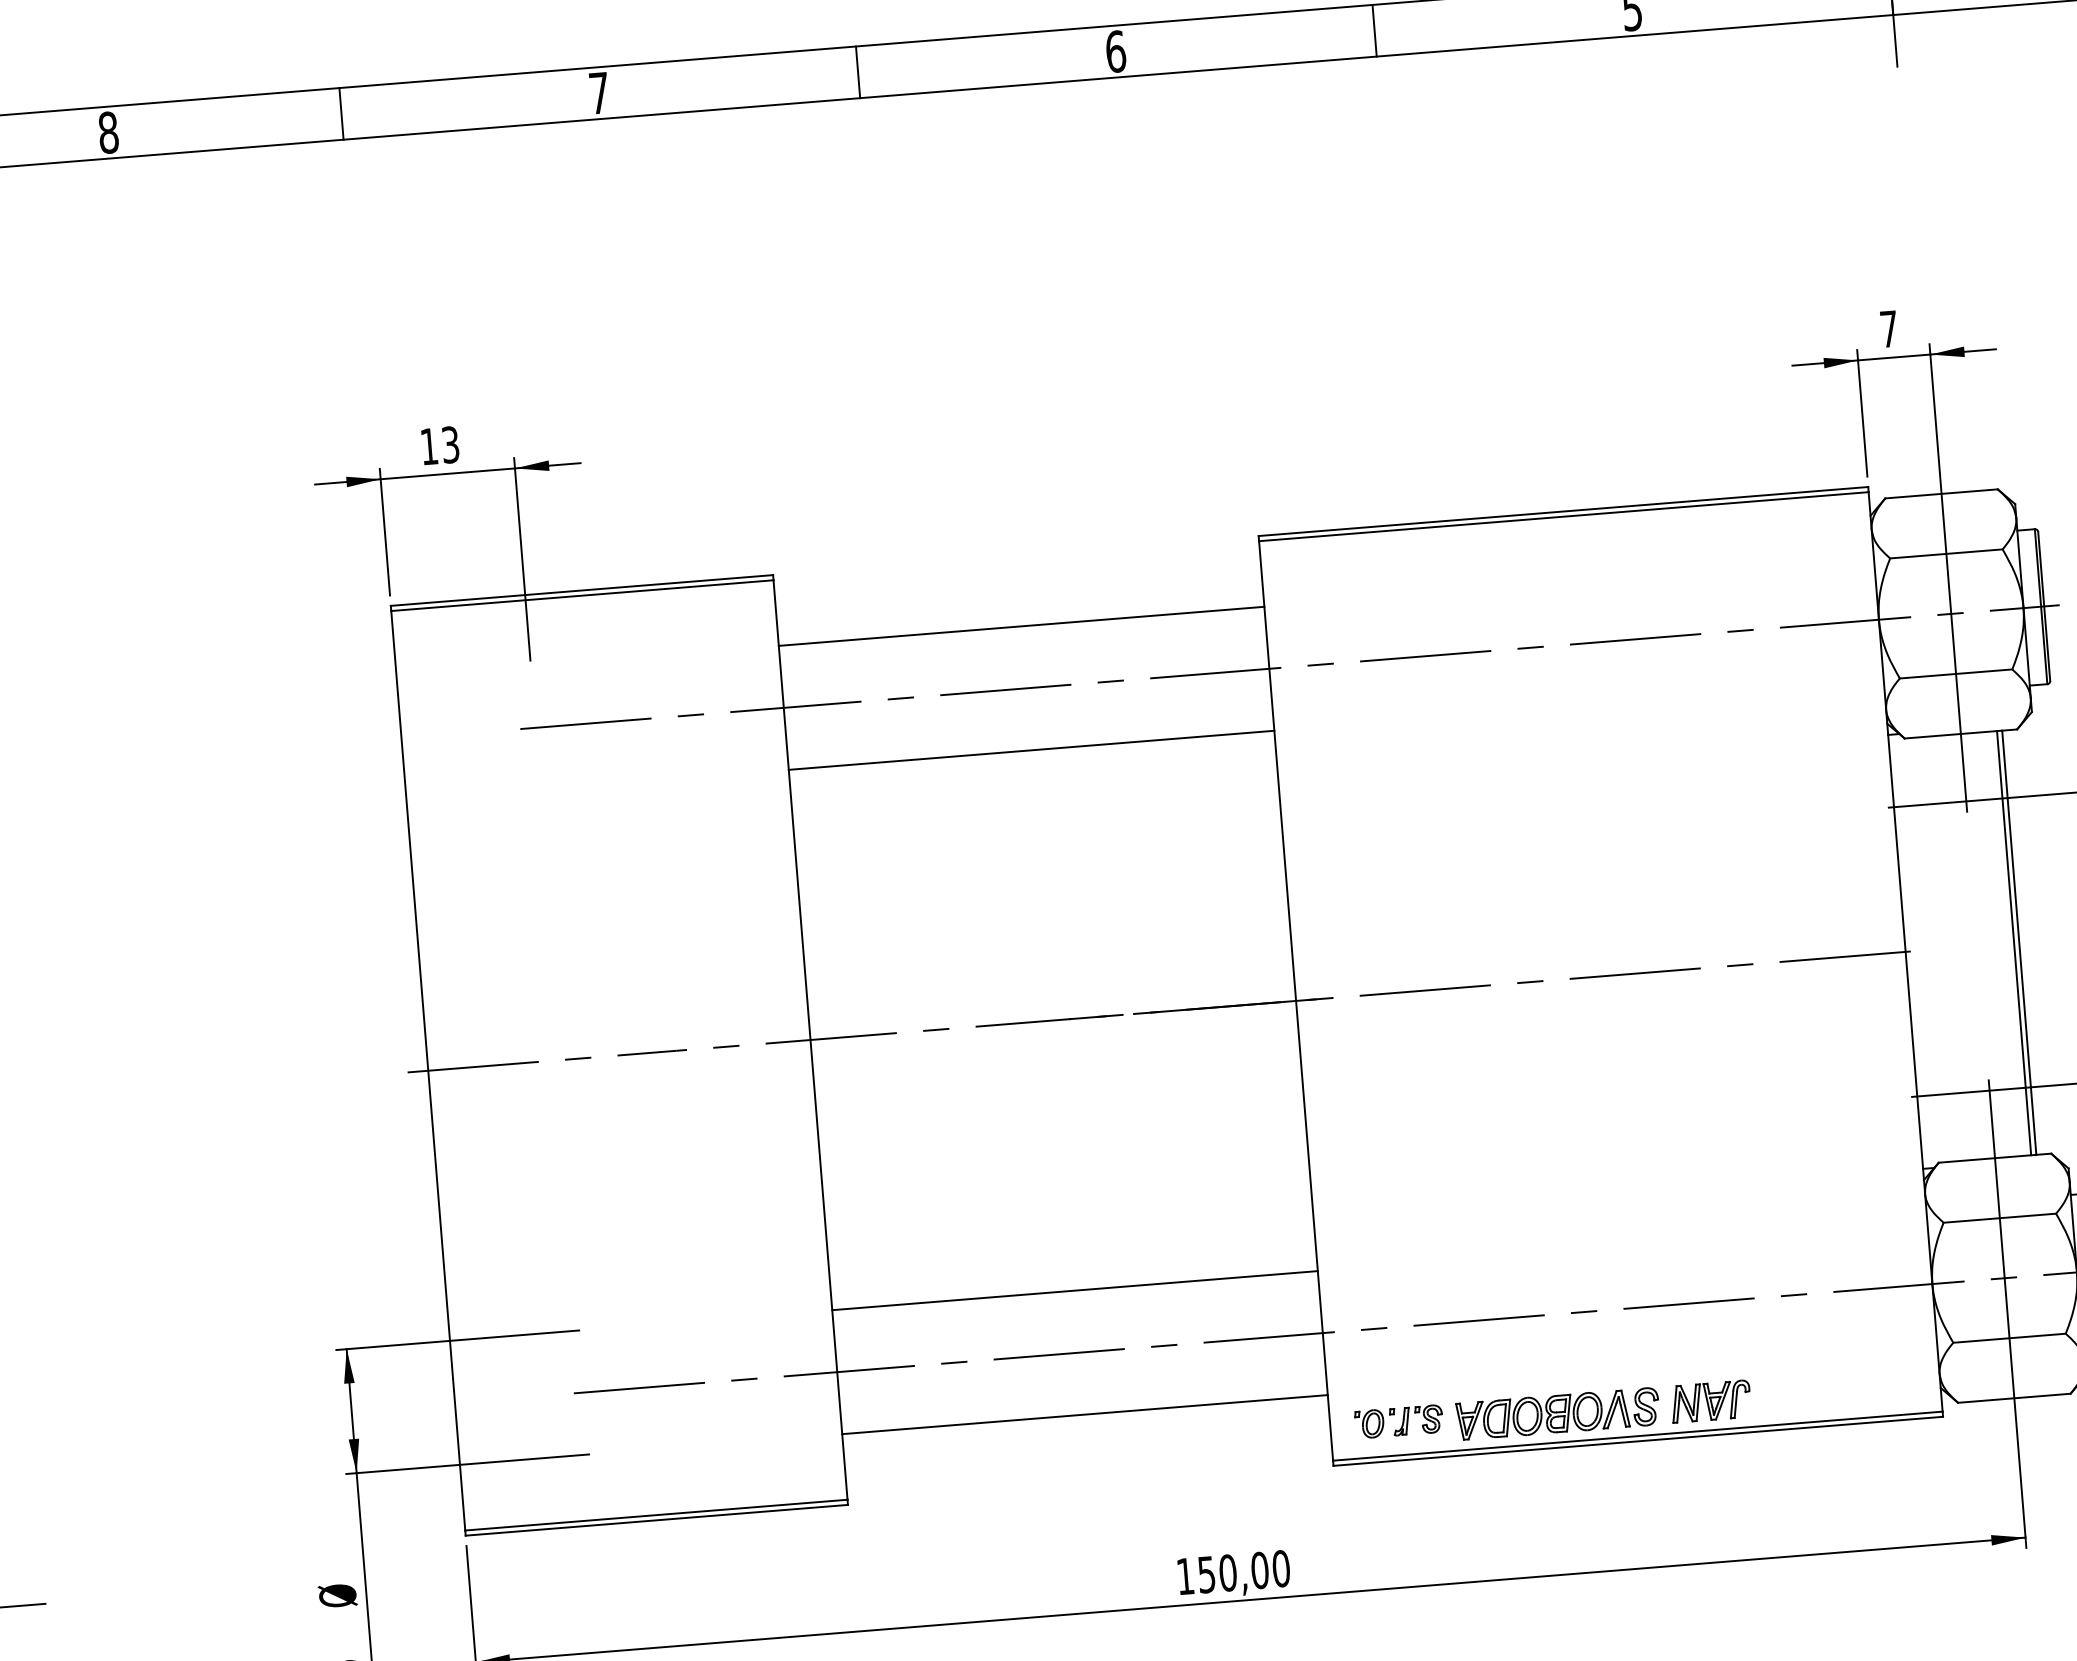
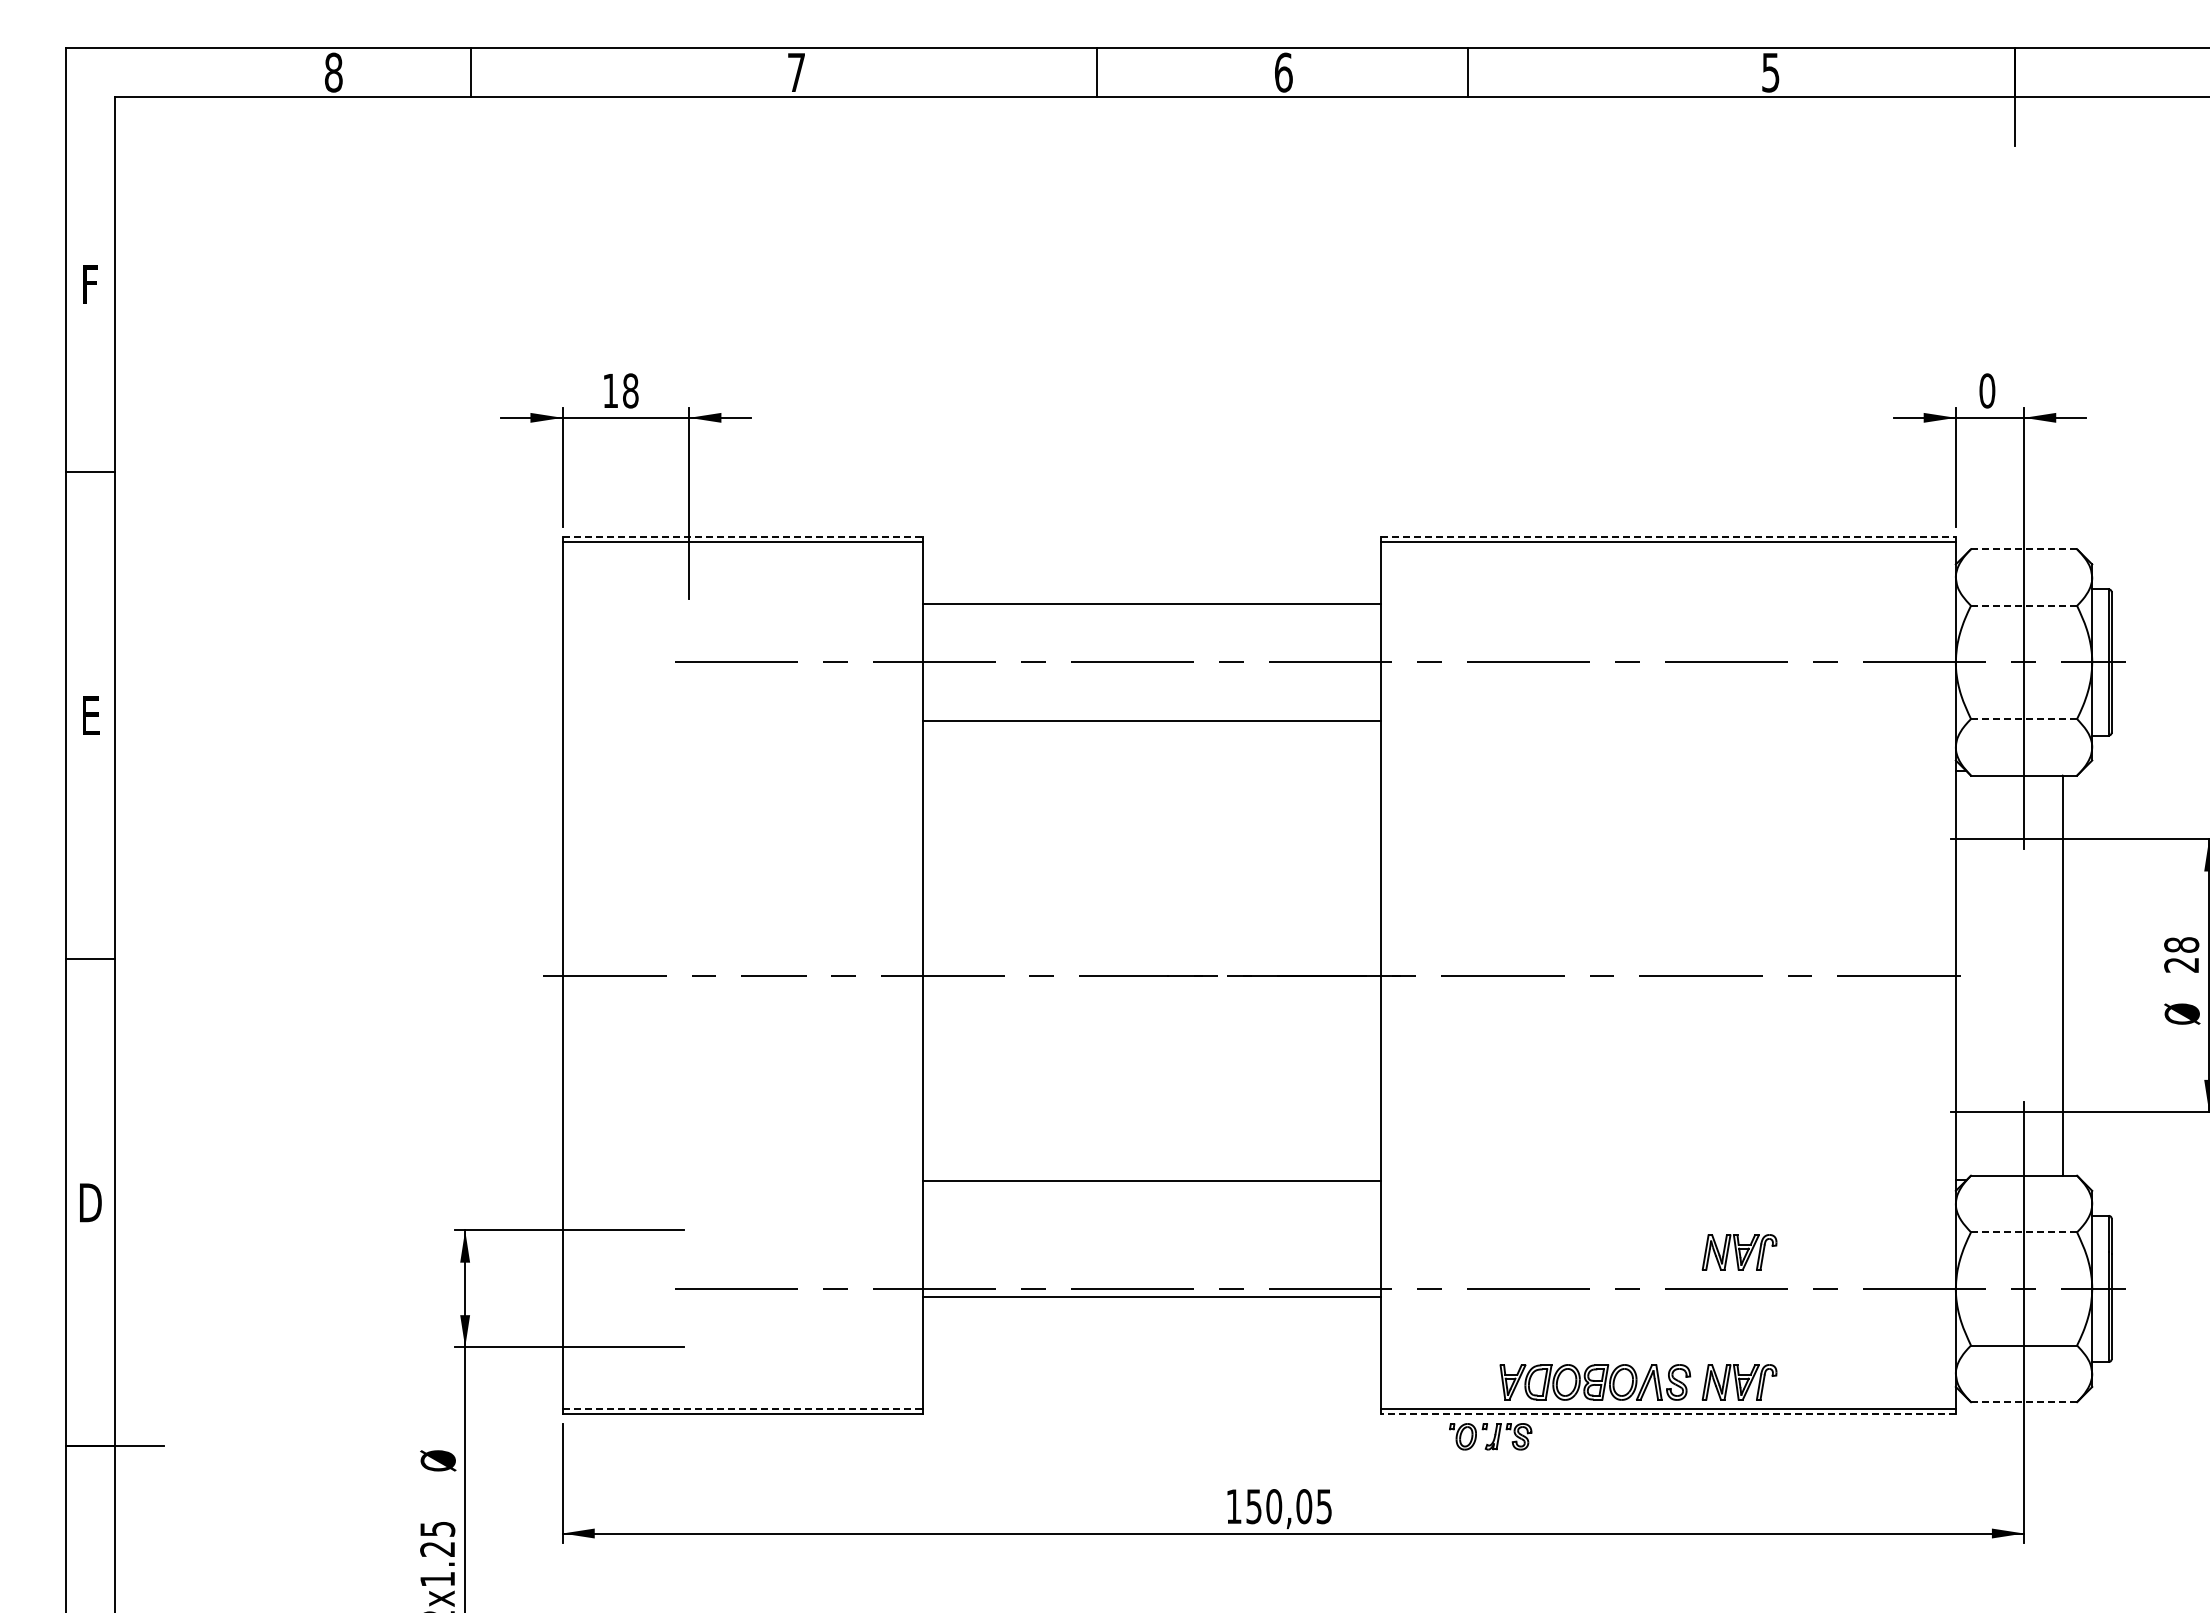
line: (1374, 30) -> (1467, 72), moved
line: (857, 72) -> (1096, 72), moved
line: (341, 113) -> (471, 72), moved
text: (1889, 328) -> (1987, 390), 7 -> 0
text: (450, 444) -> (630, 390), 13 -> 18
line: (1942, 494) -> (2024, 549), solid -> dashed
line: (1563, 511) -> (1668, 537), solid -> dashed
line: (1946, 553) -> (2024, 605), solid -> dashed
line: (582, 590) -> (743, 537), solid -> dashed
line: (1956, 674) -> (2024, 719), solid -> dashed
line: (2014, 942) -> (2058, 975), removed
line: (2000, 1218) -> (2024, 1232), solid -> dashed
part: (1699, 1263) -> (1739, 1252), added
line: (1075, 1290) -> (1152, 1181), moved
line: (2014, 1398) -> (2024, 1402), solid -> dashed
line: (1085, 1414) -> (1152, 1297), moved
part: (1398, 1421) -> (1490, 1436), moved
line: (1637, 1441) -> (1667, 1414), solid -> dashed
line: (657, 1515) -> (743, 1409), solid -> dashed
text: (1281, 1568) -> (1324, 1506), 150,00 -> 150,05

